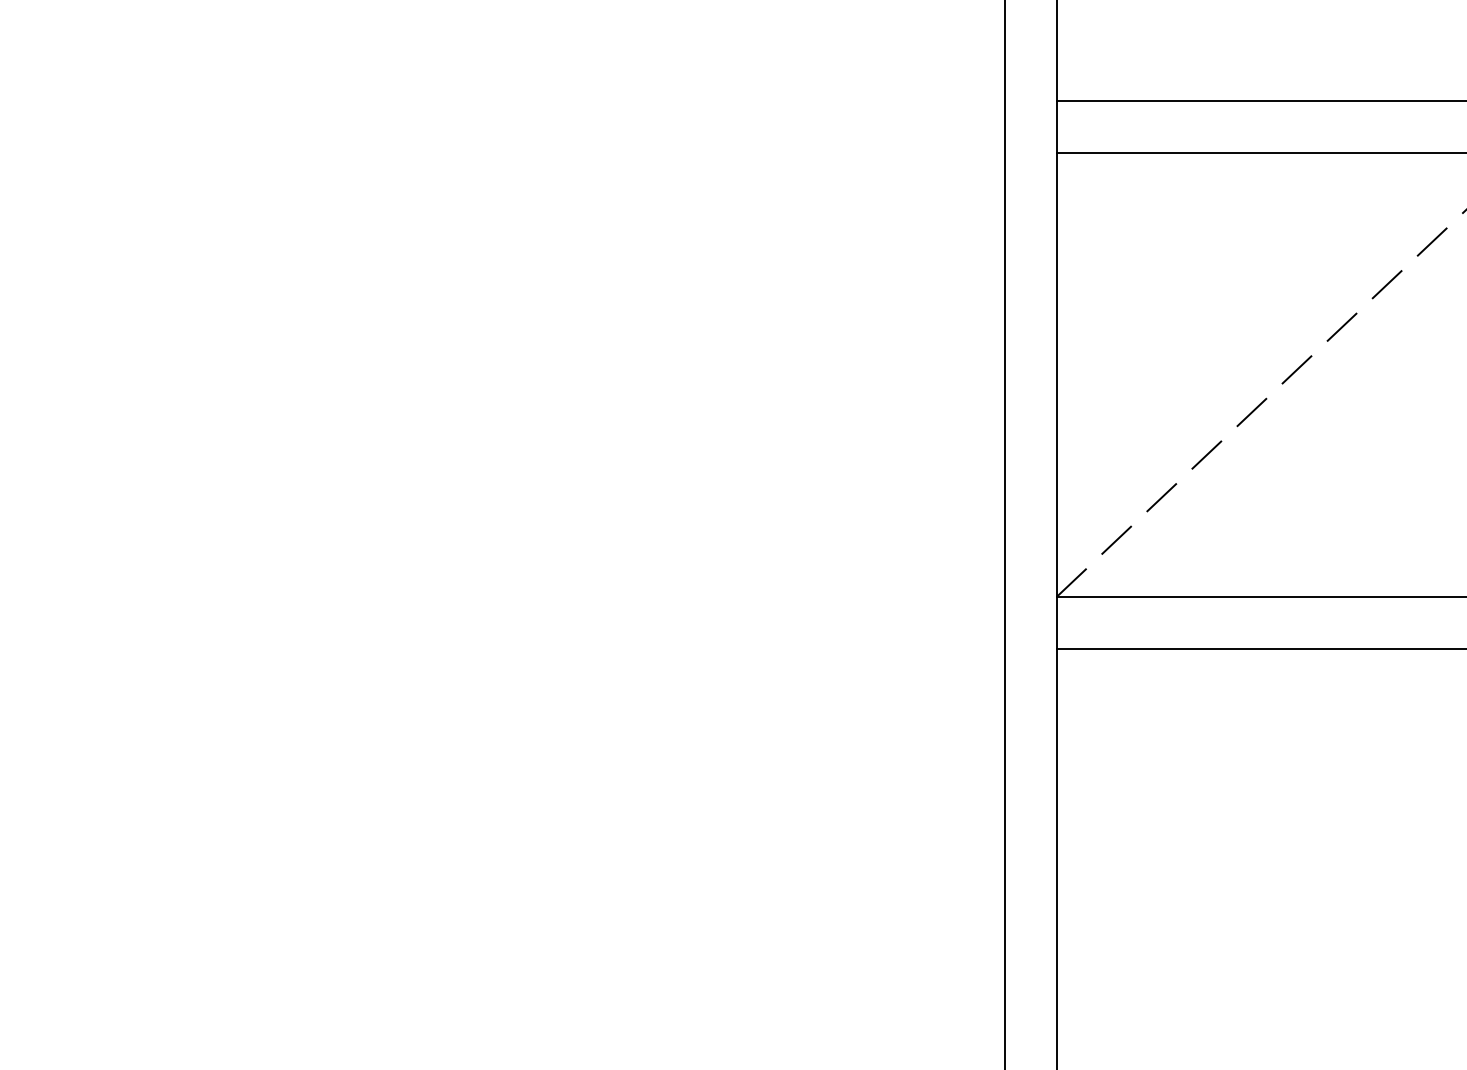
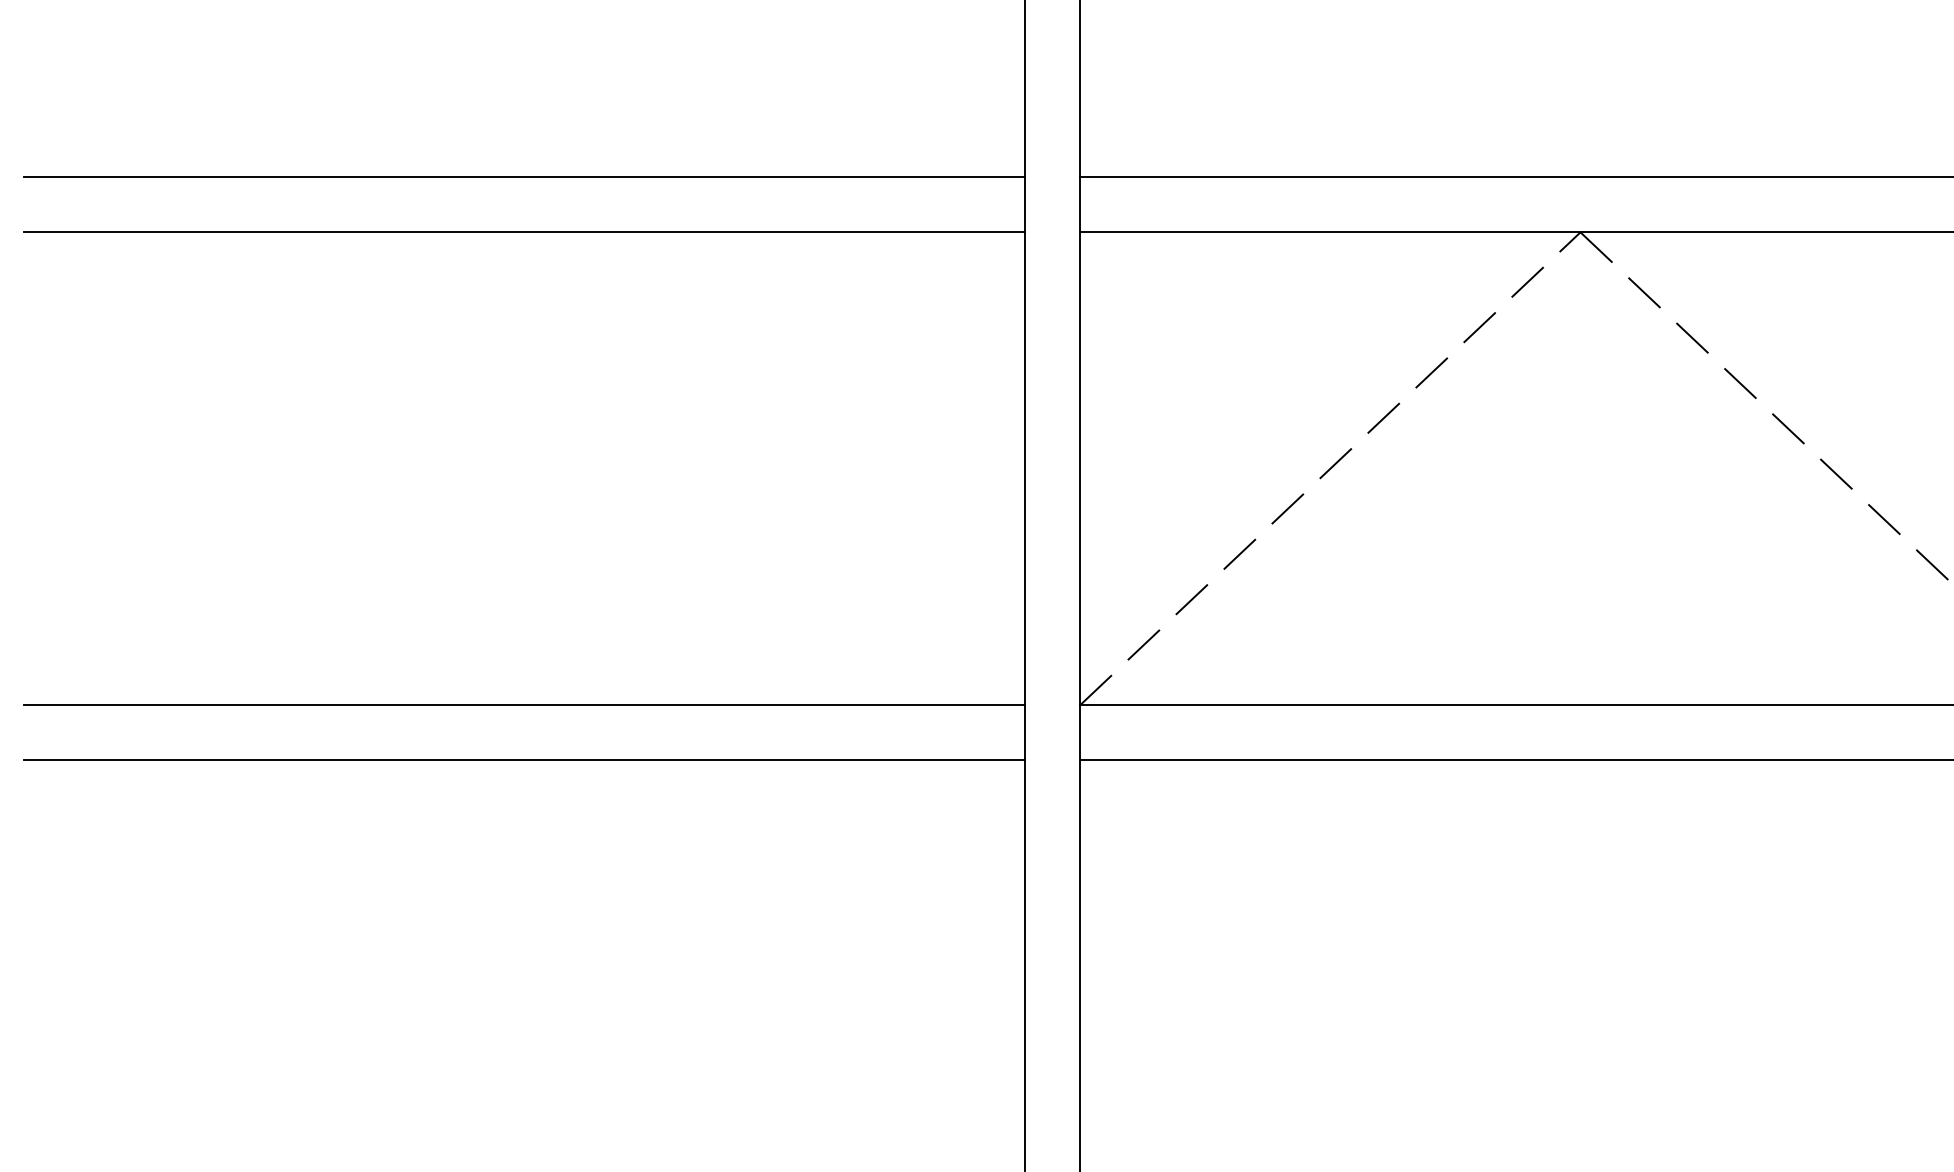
line: (533, 101) -> (523, 177), added
line: (533, 152) -> (523, 232), added
line: (533, 597) -> (523, 705), added
line: (533, 648) -> (523, 760), added

